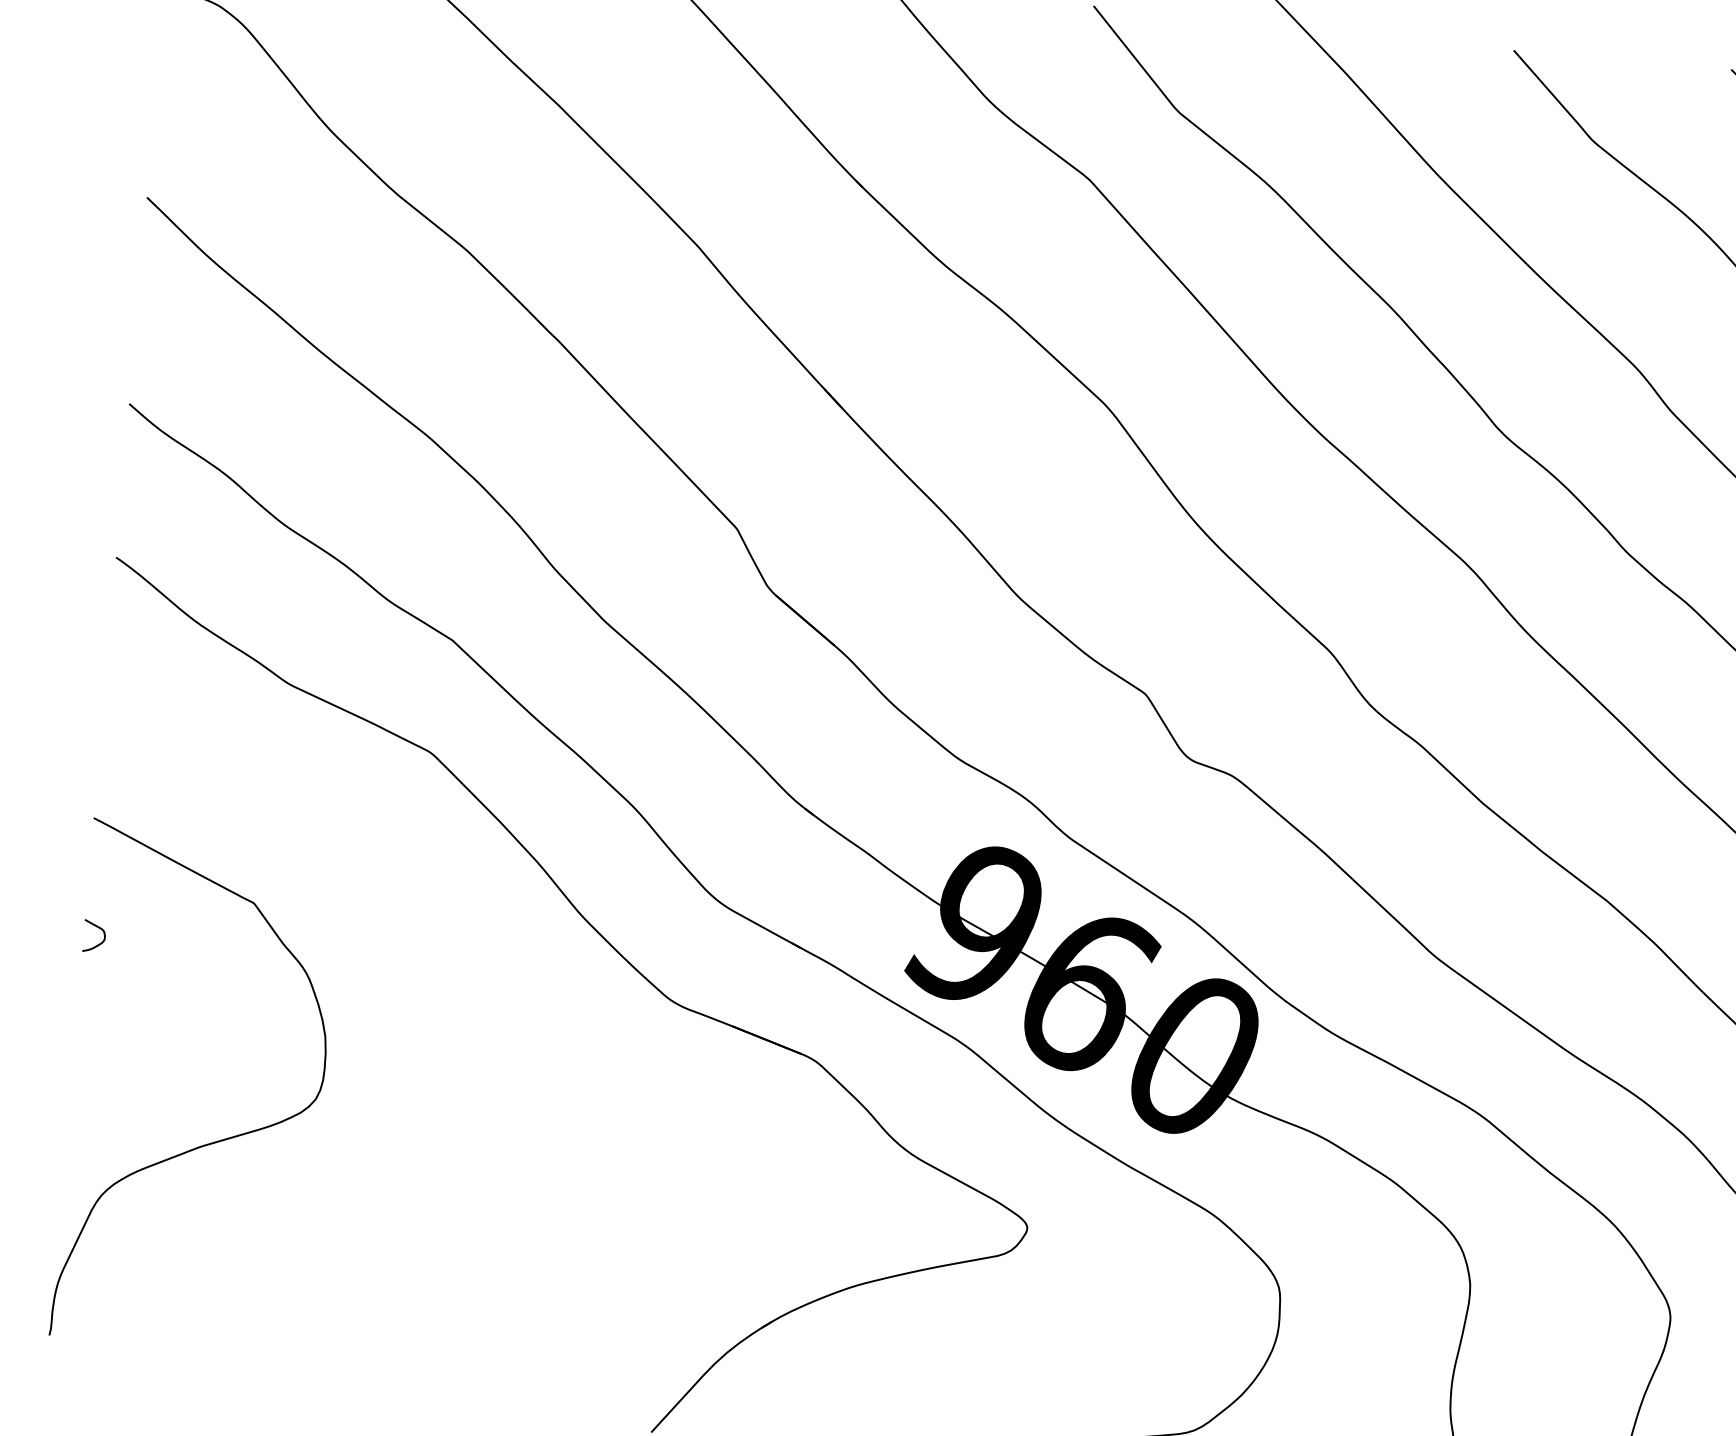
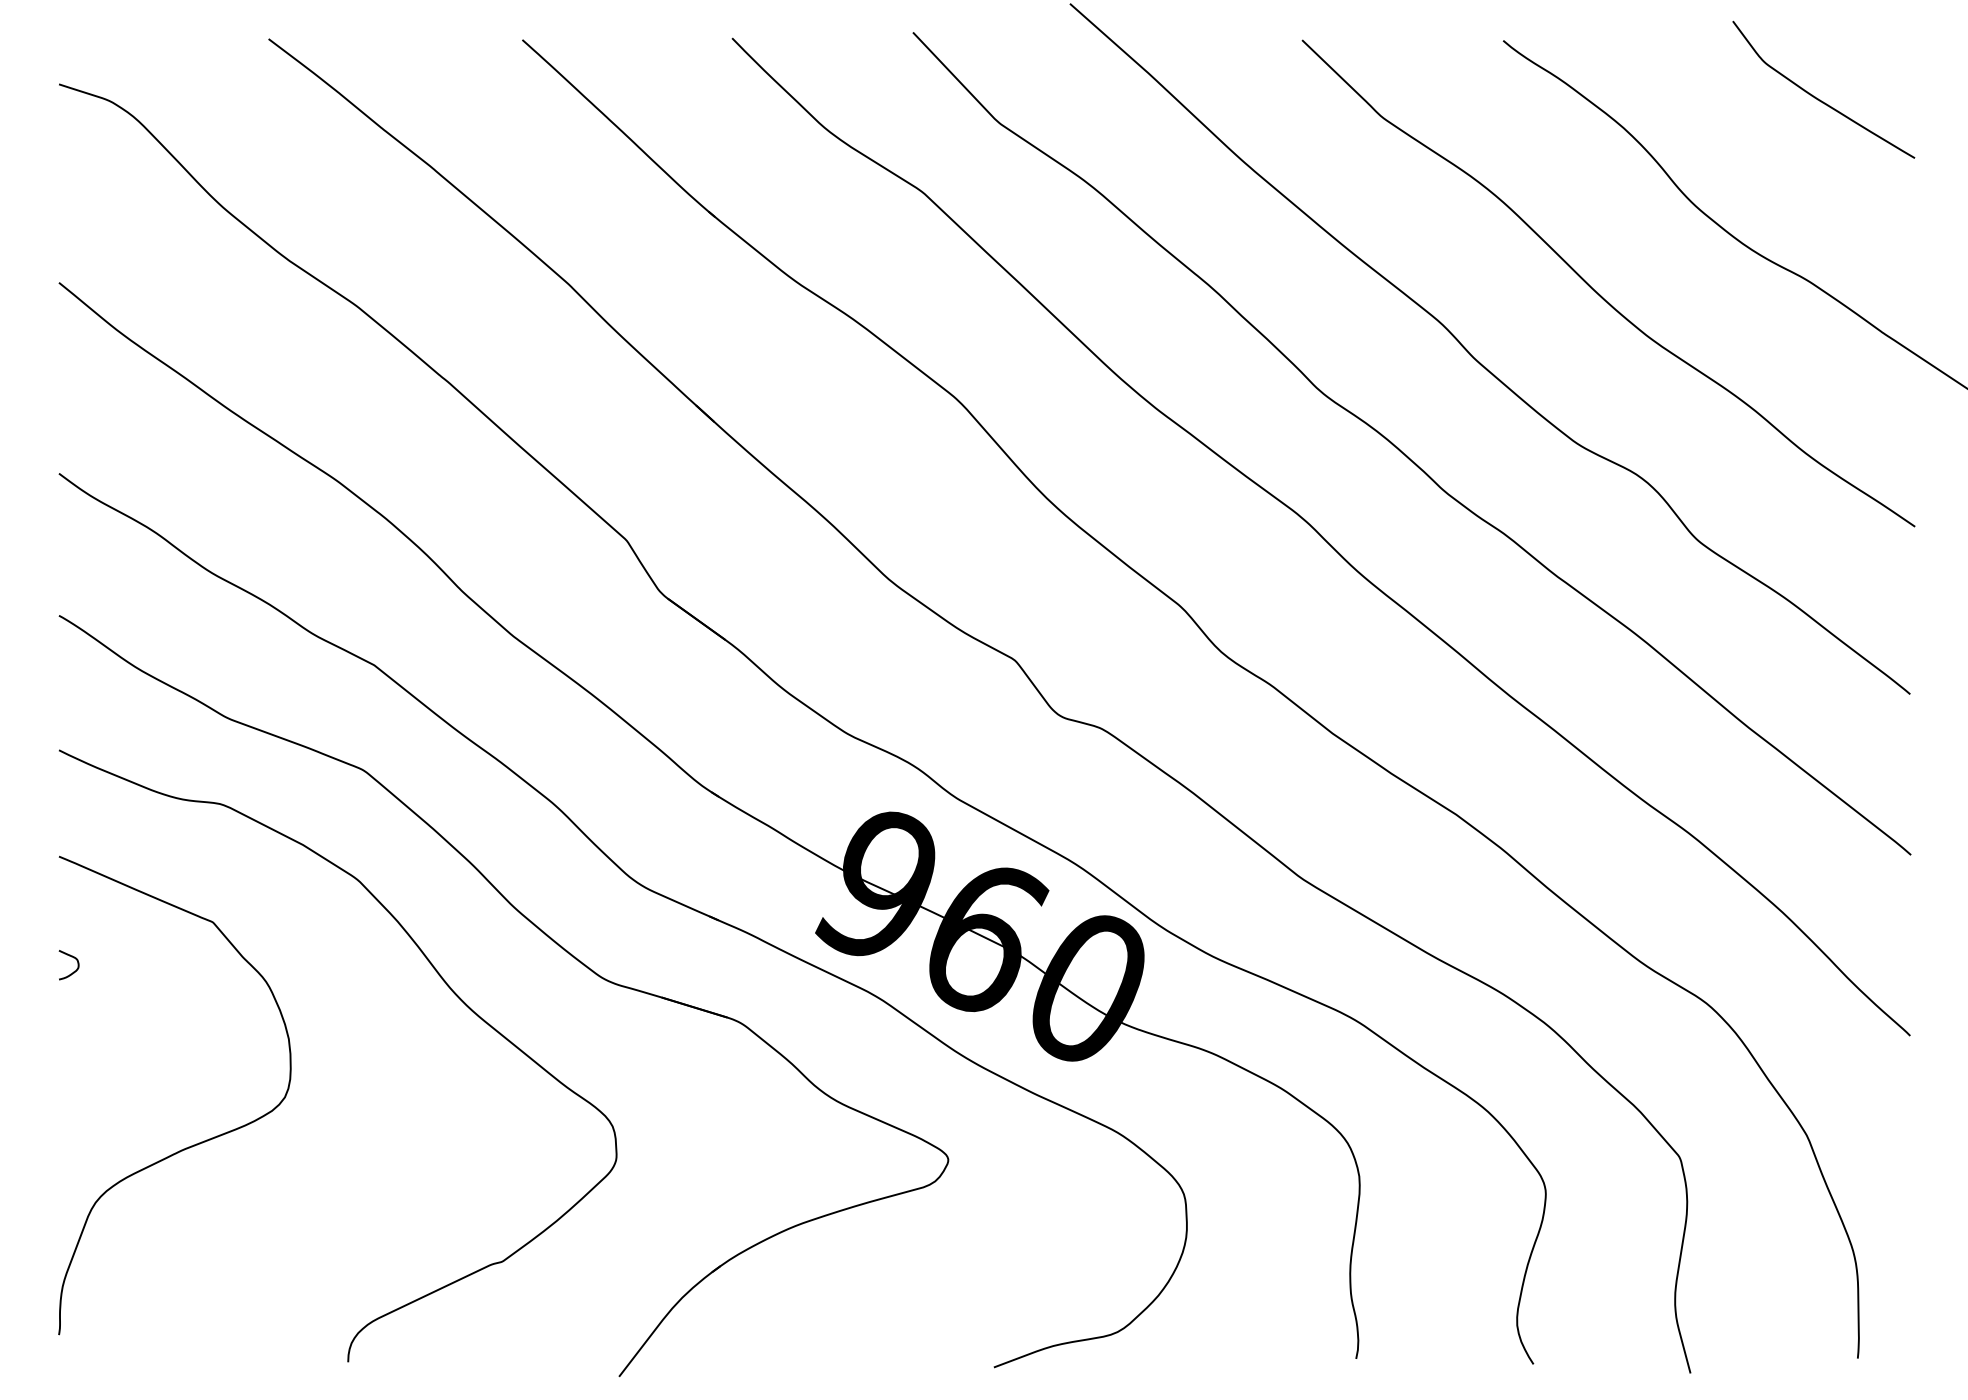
curve: (493, 981) -> (438, 975), added

